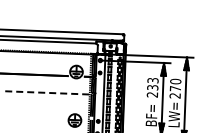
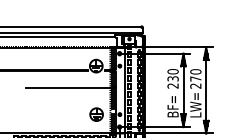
text: (152, 80) -> (172, 71), 233 -> 230
line: (49, 93) -> (70, 88), dashed -> solid

